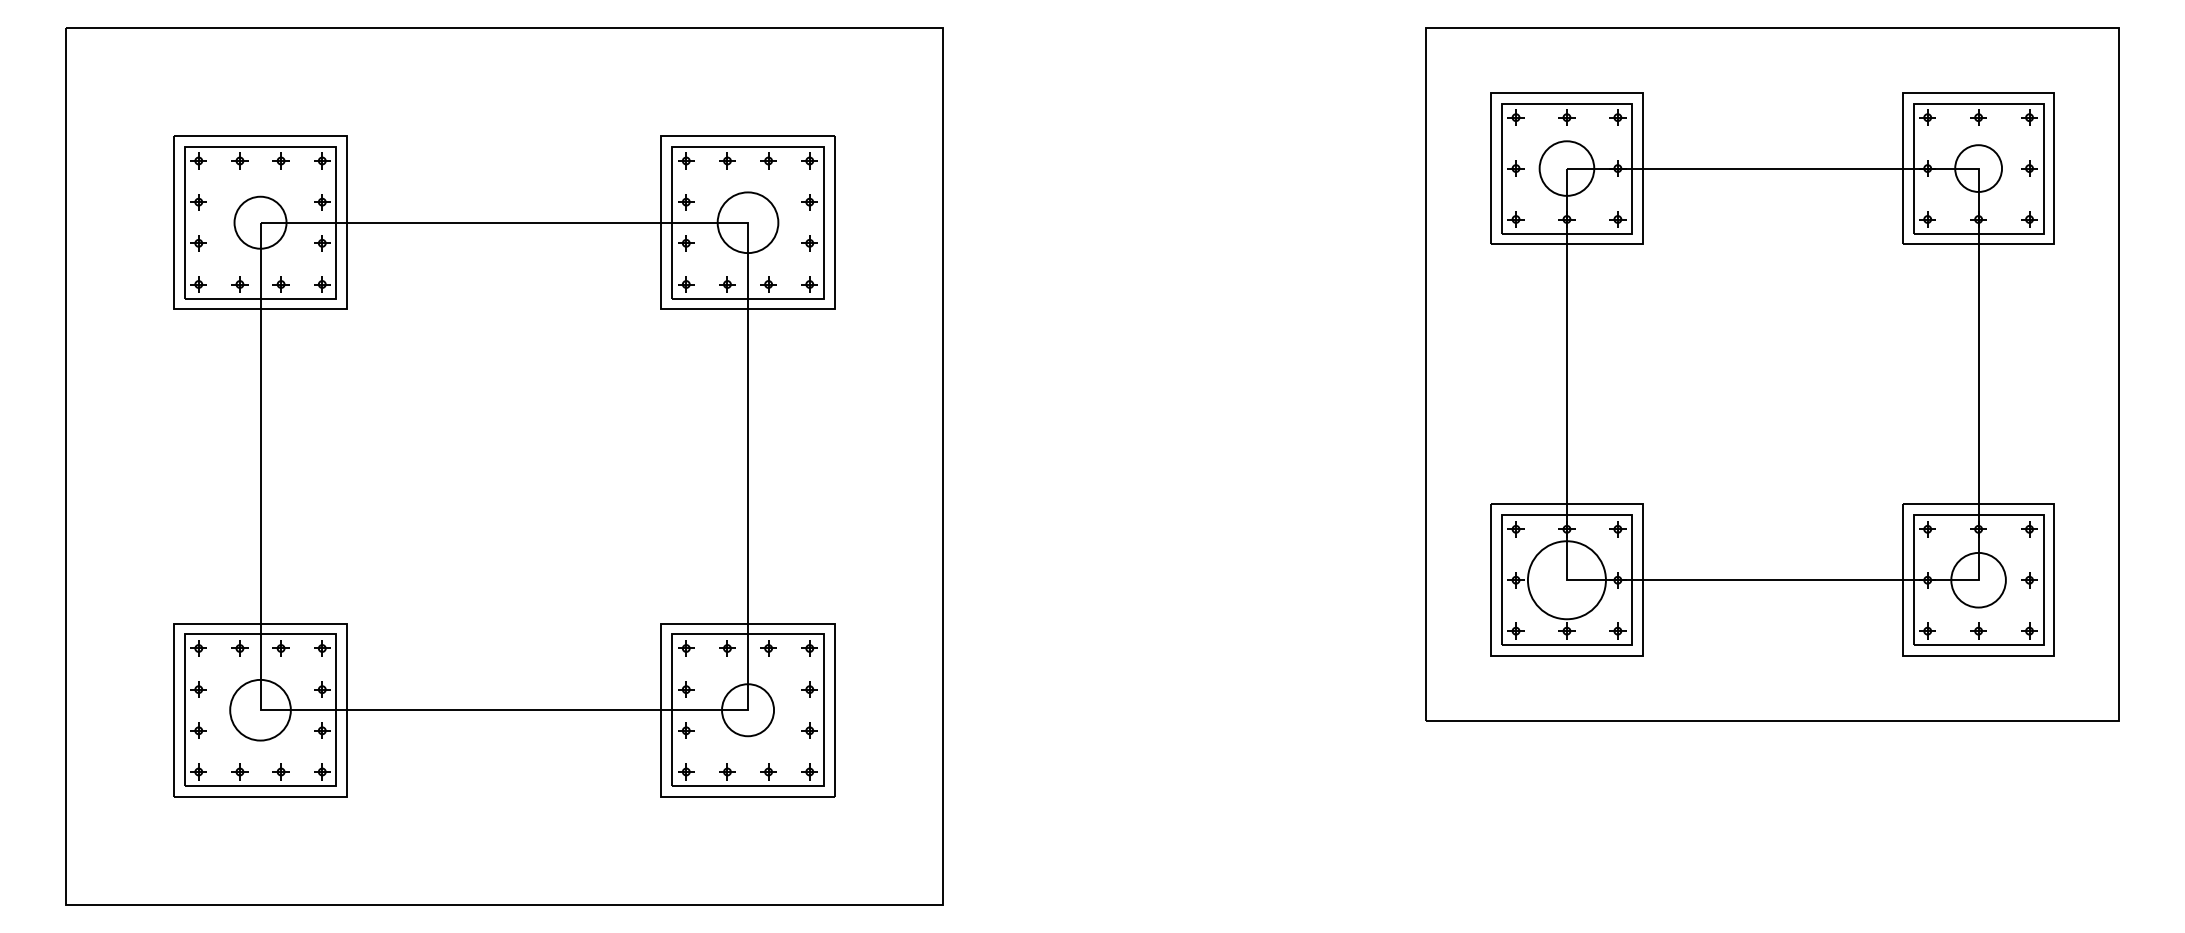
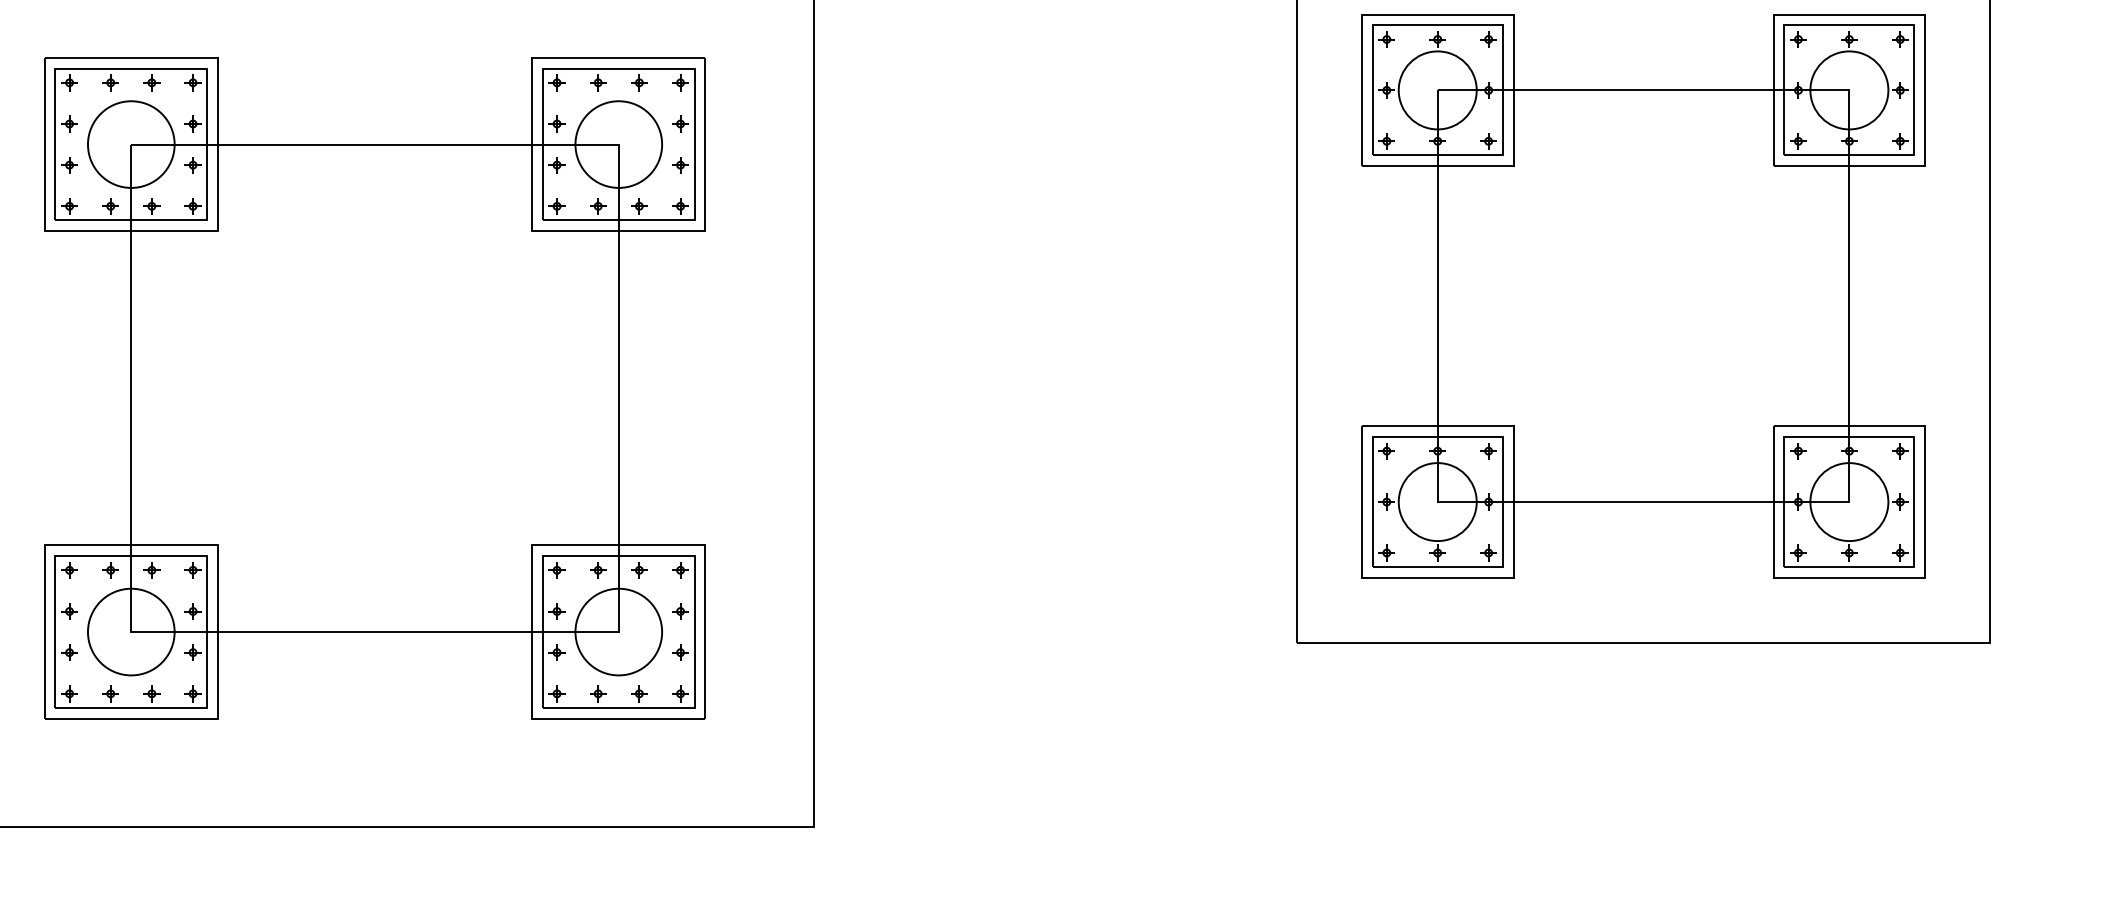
circle: (1566, 168) -> (1437, 90), size x1.43
circle: (1978, 168) -> (1849, 90), size x1.67
circle: (260, 222) -> (131, 144), size x1.67
circle: (747, 222) -> (618, 144), size x1.43
circle: (1978, 580) -> (1849, 502), size x1.43
circle: (260, 709) -> (131, 631), size x1.43
circle: (747, 709) -> (618, 631), size x1.67

